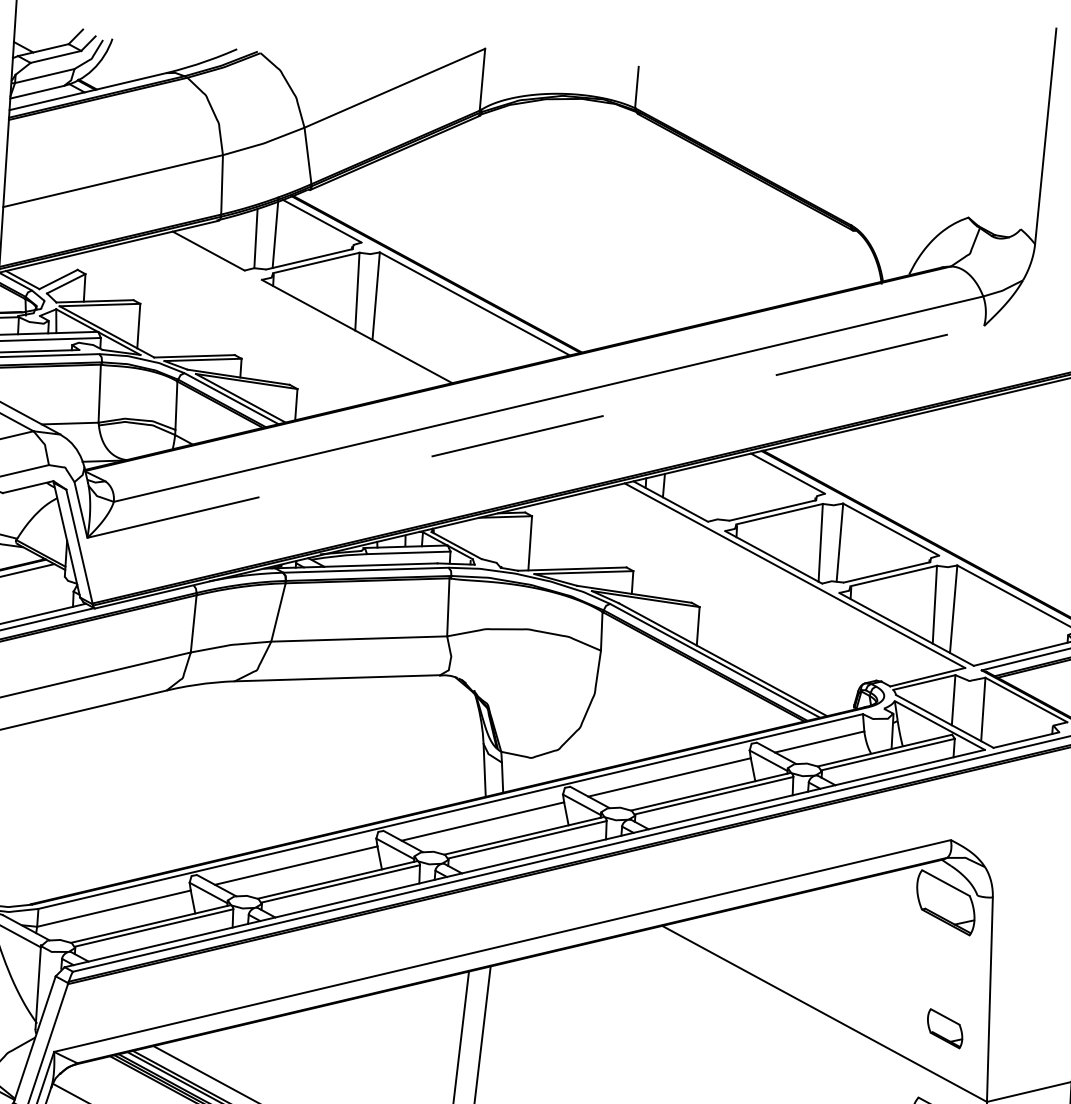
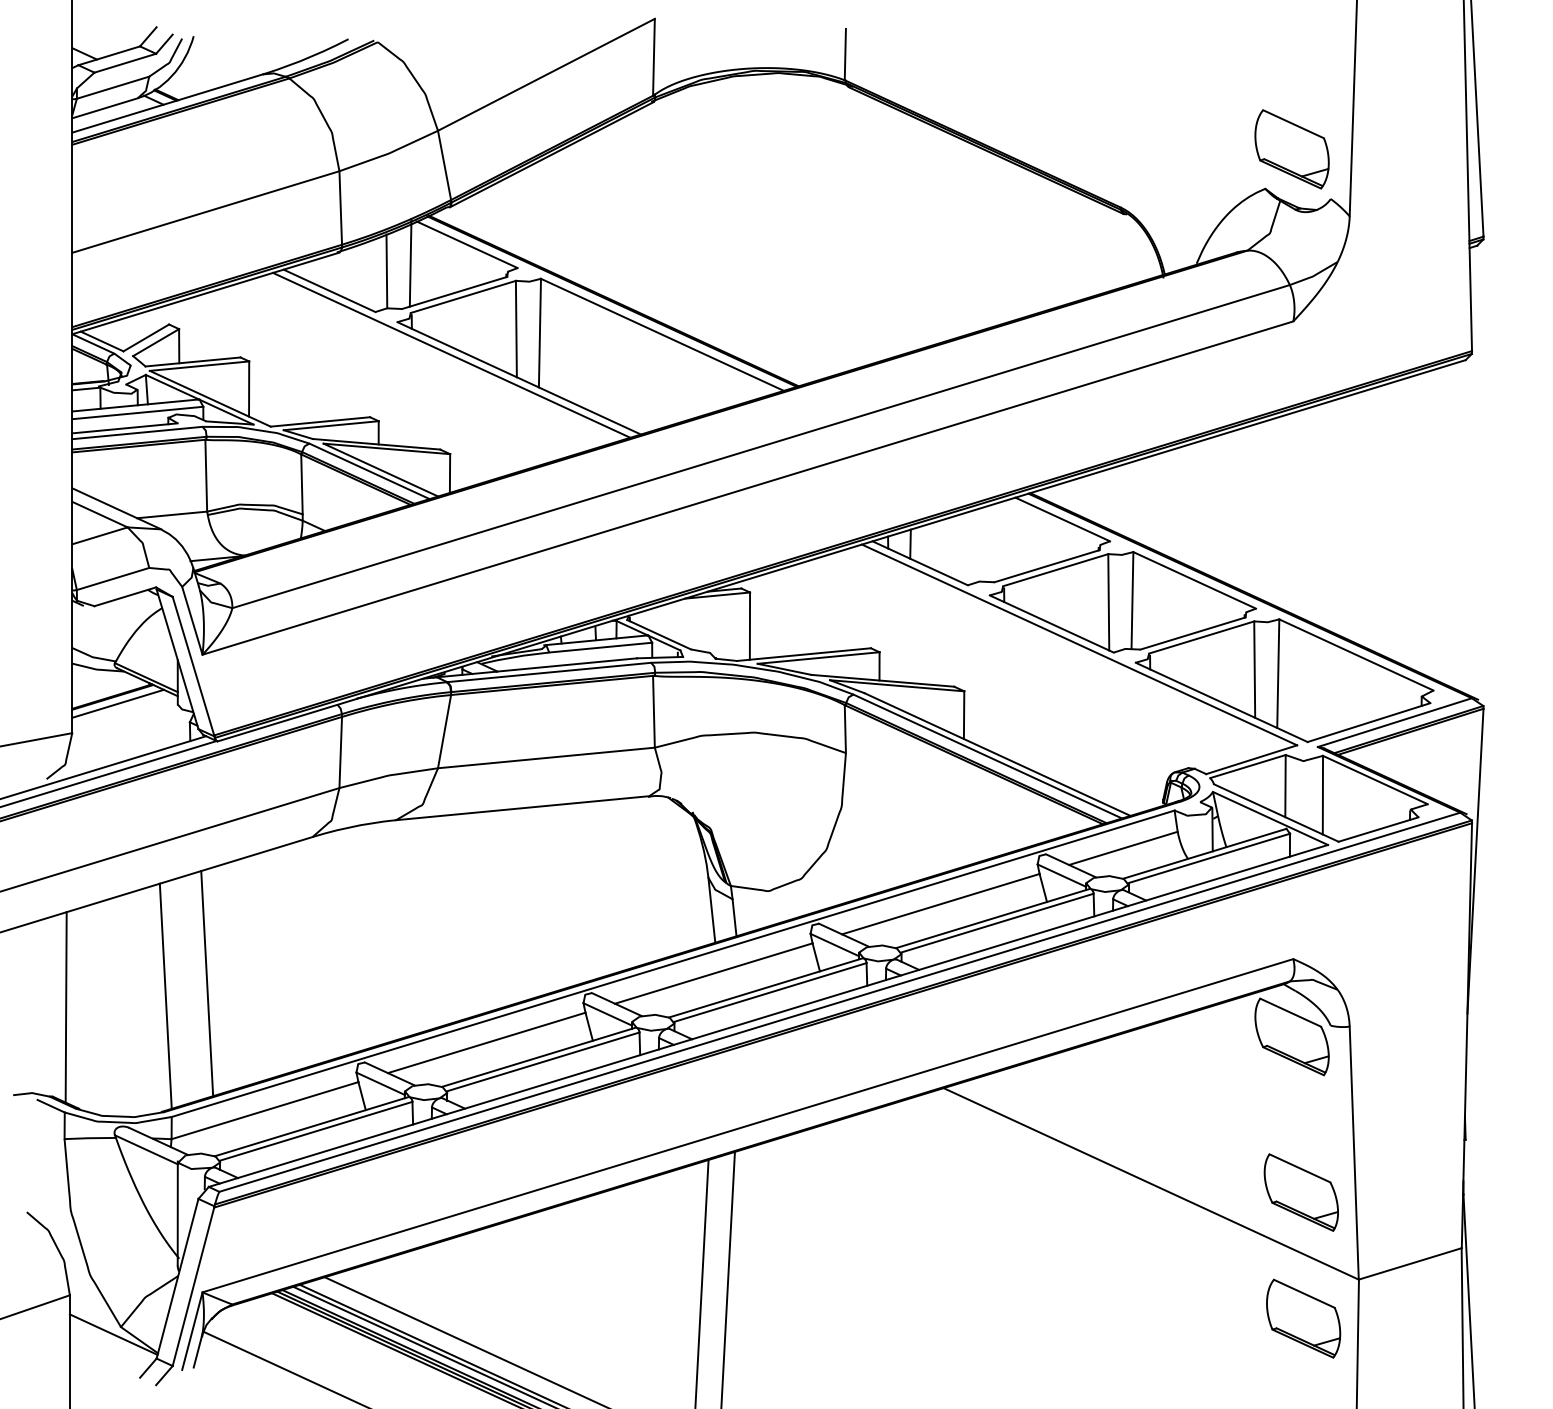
part: (991, 187) -> (1291, 149), added
line: (303, 308) -> (451, 354), added
line: (536, 431) -> (748, 487), dashed -> solid
line: (74, 803) -> (207, 983), added
line: (39, 810) -> (165, 995), added
part: (944, 1028) -> (1300, 1192), size x1.67

